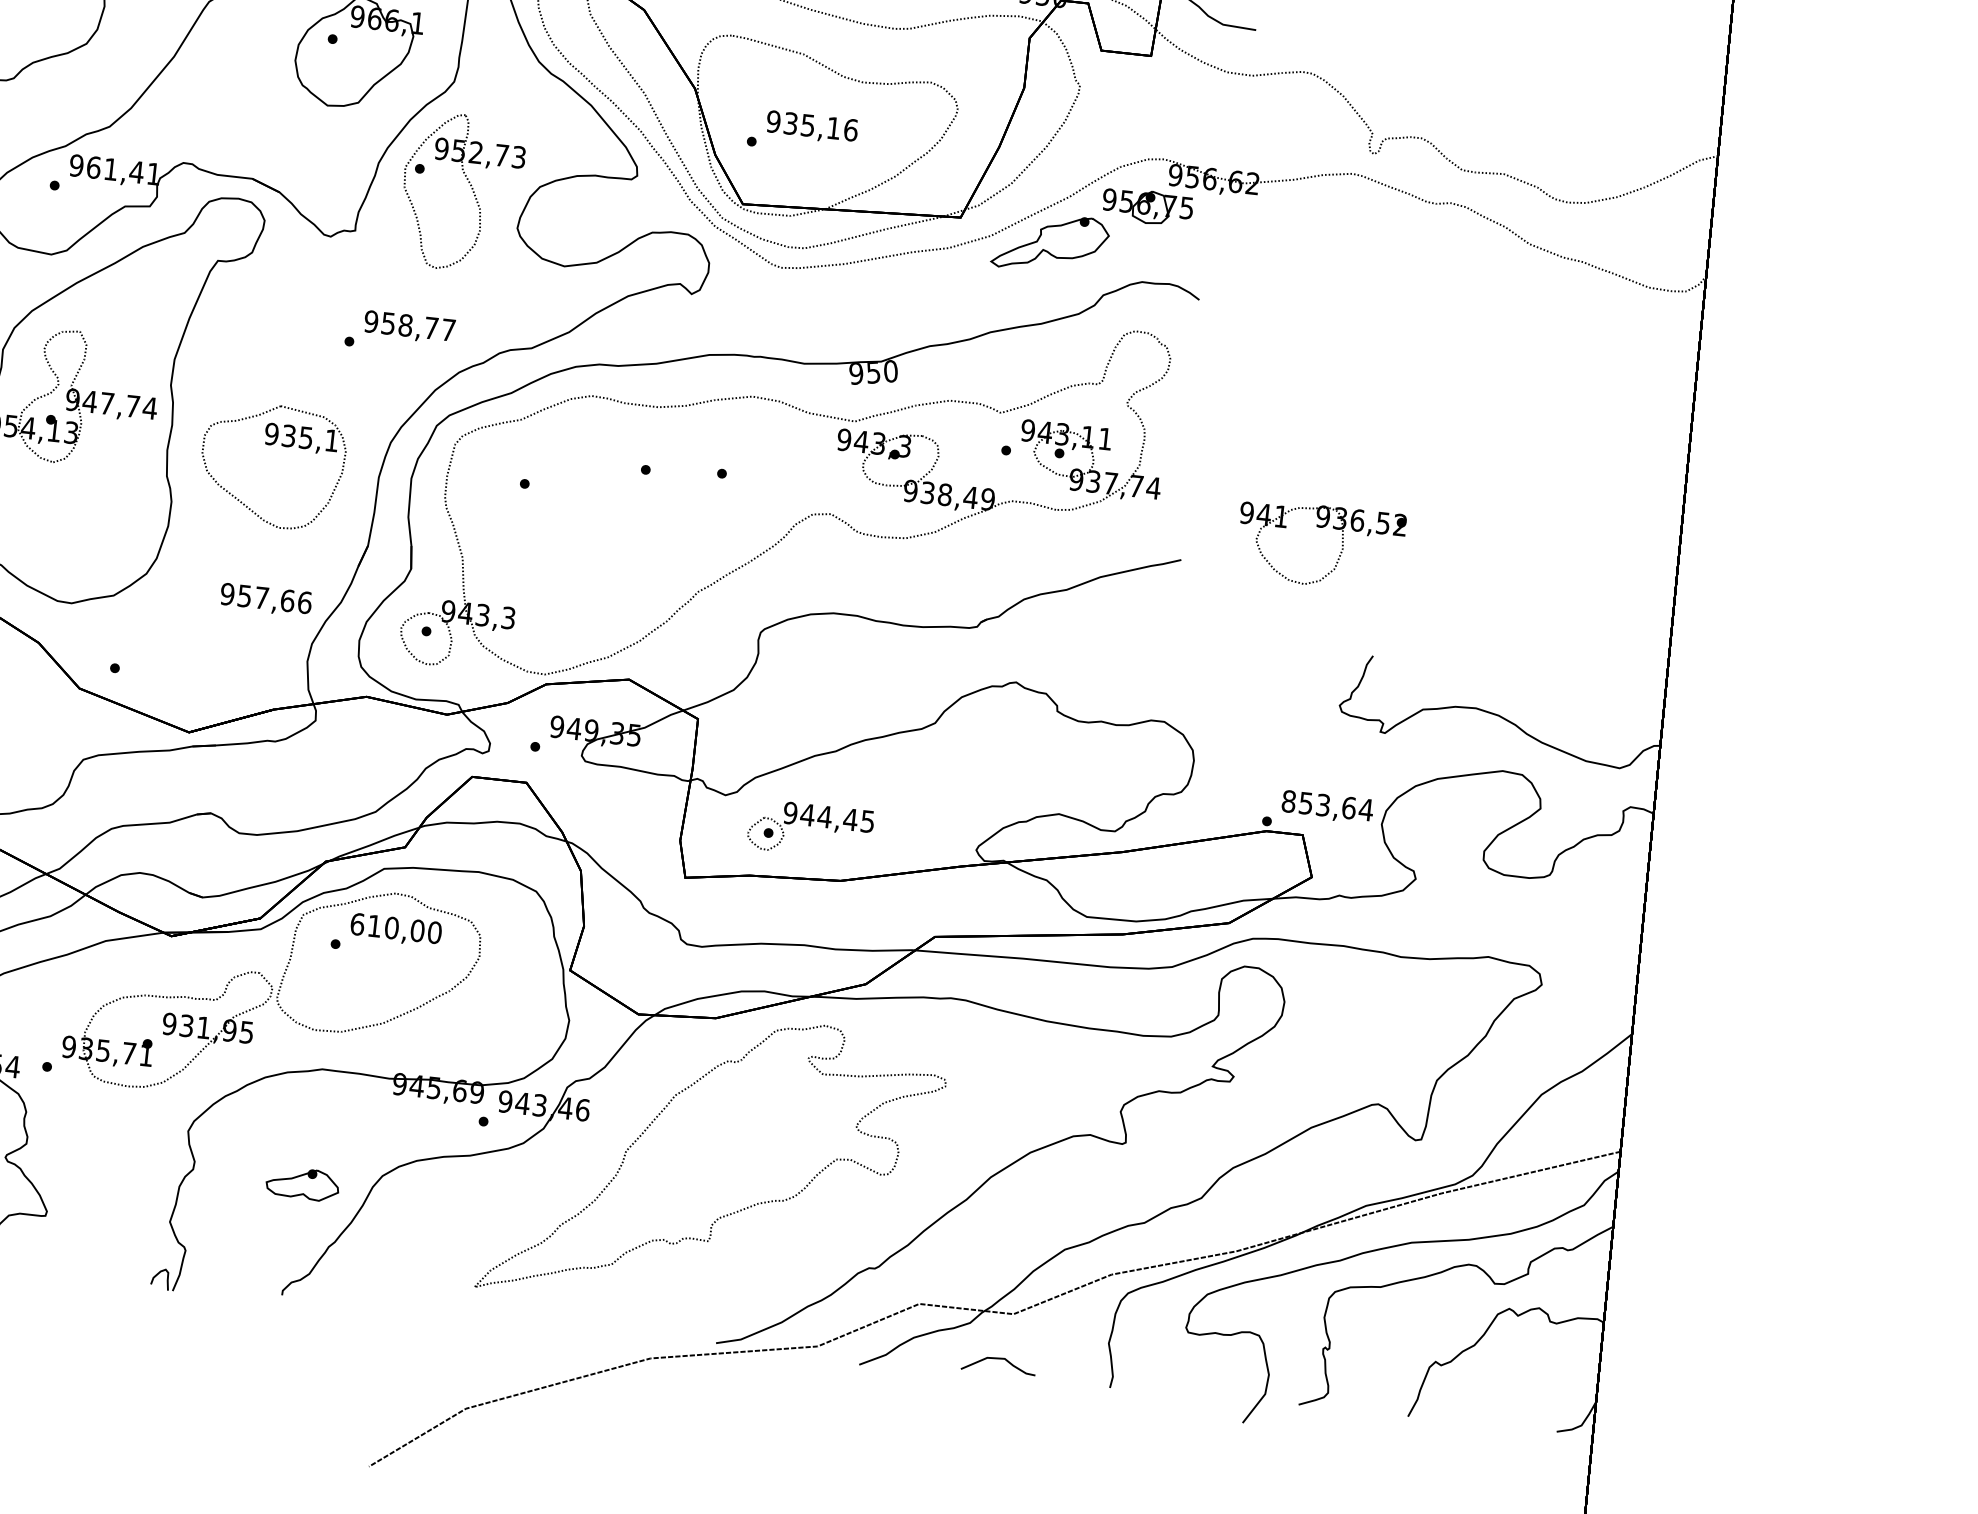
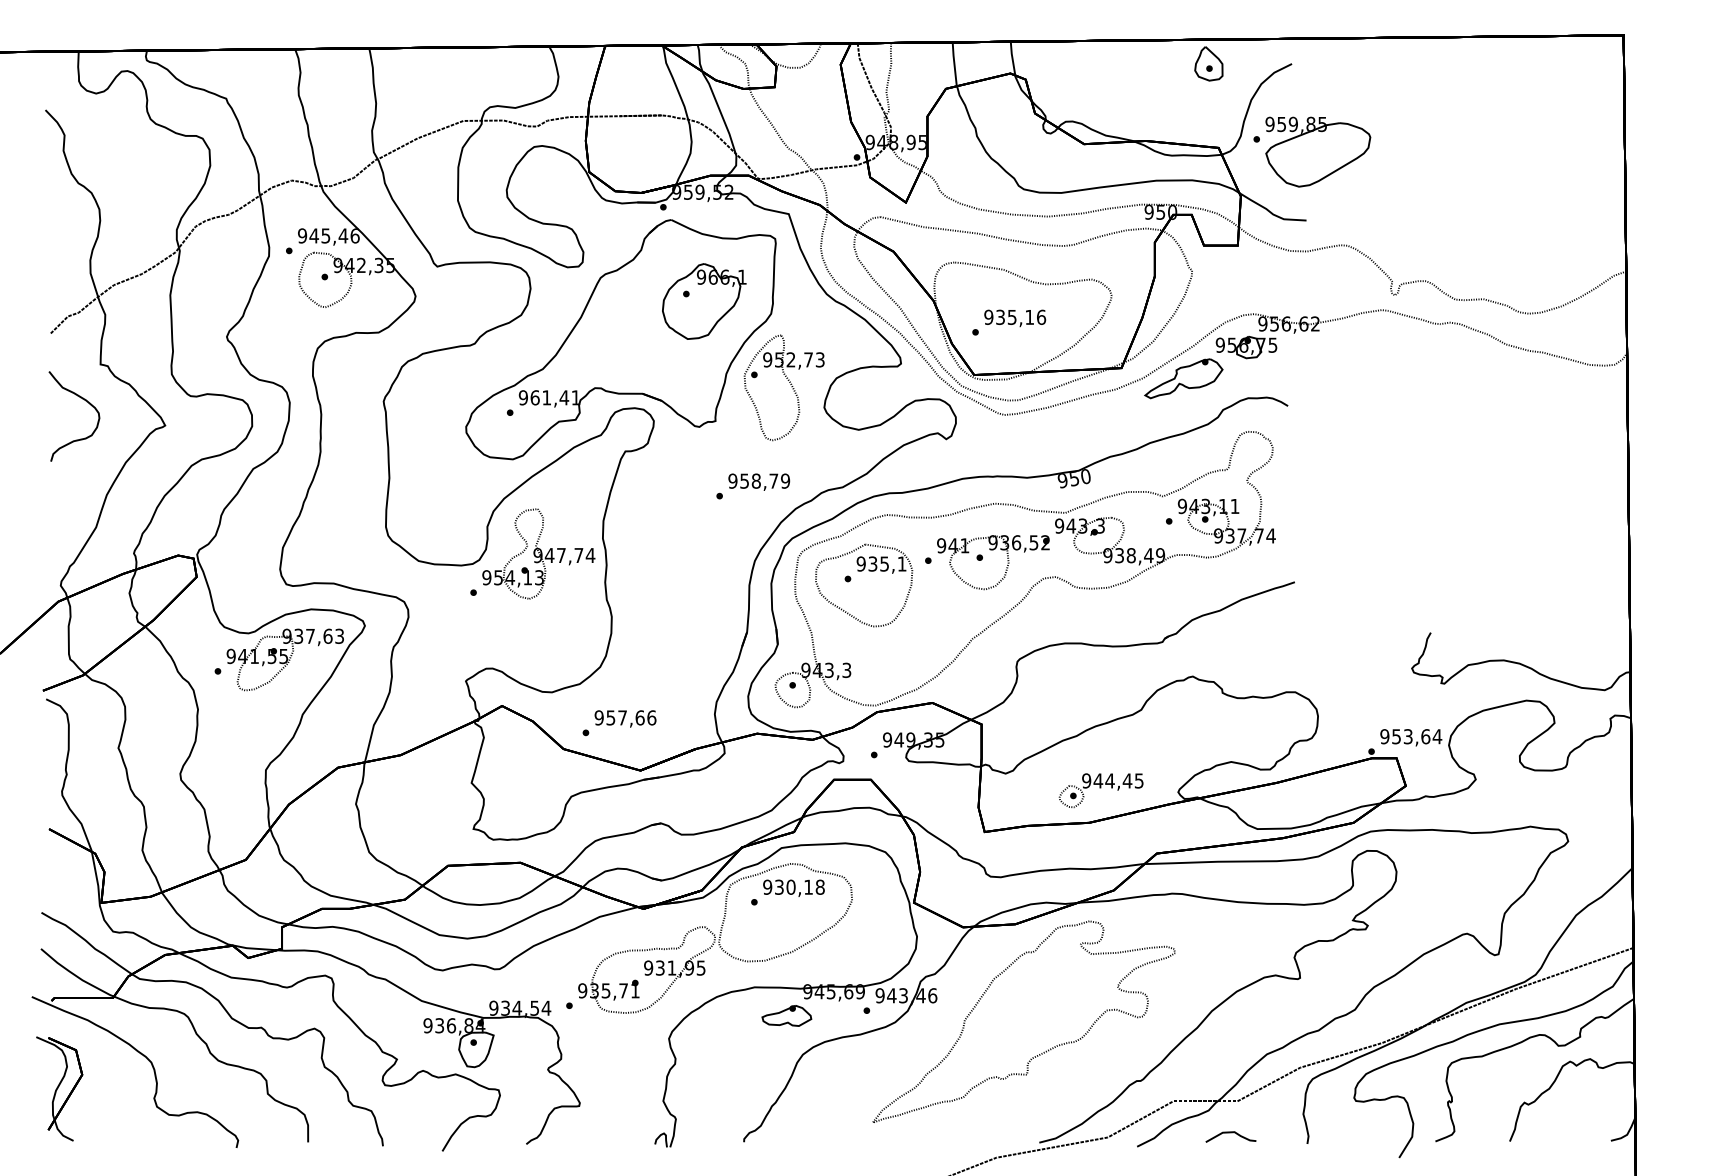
text: (448, 329) -> (785, 480), 958,77 -> 958,79
part: (272, 445) -> (862, 571), moved
part: (1322, 528) -> (993, 550), moved
text: (266, 599) -> (625, 718), moved
text: (1288, 801) -> (1384, 736), 853,64 -> 953,64
part: (809, 829) -> (1100, 790), moved
text: (395, 927) -> (793, 886), 610,00 -> 930,18
part: (302, 1183) -> (786, 1015), moved

